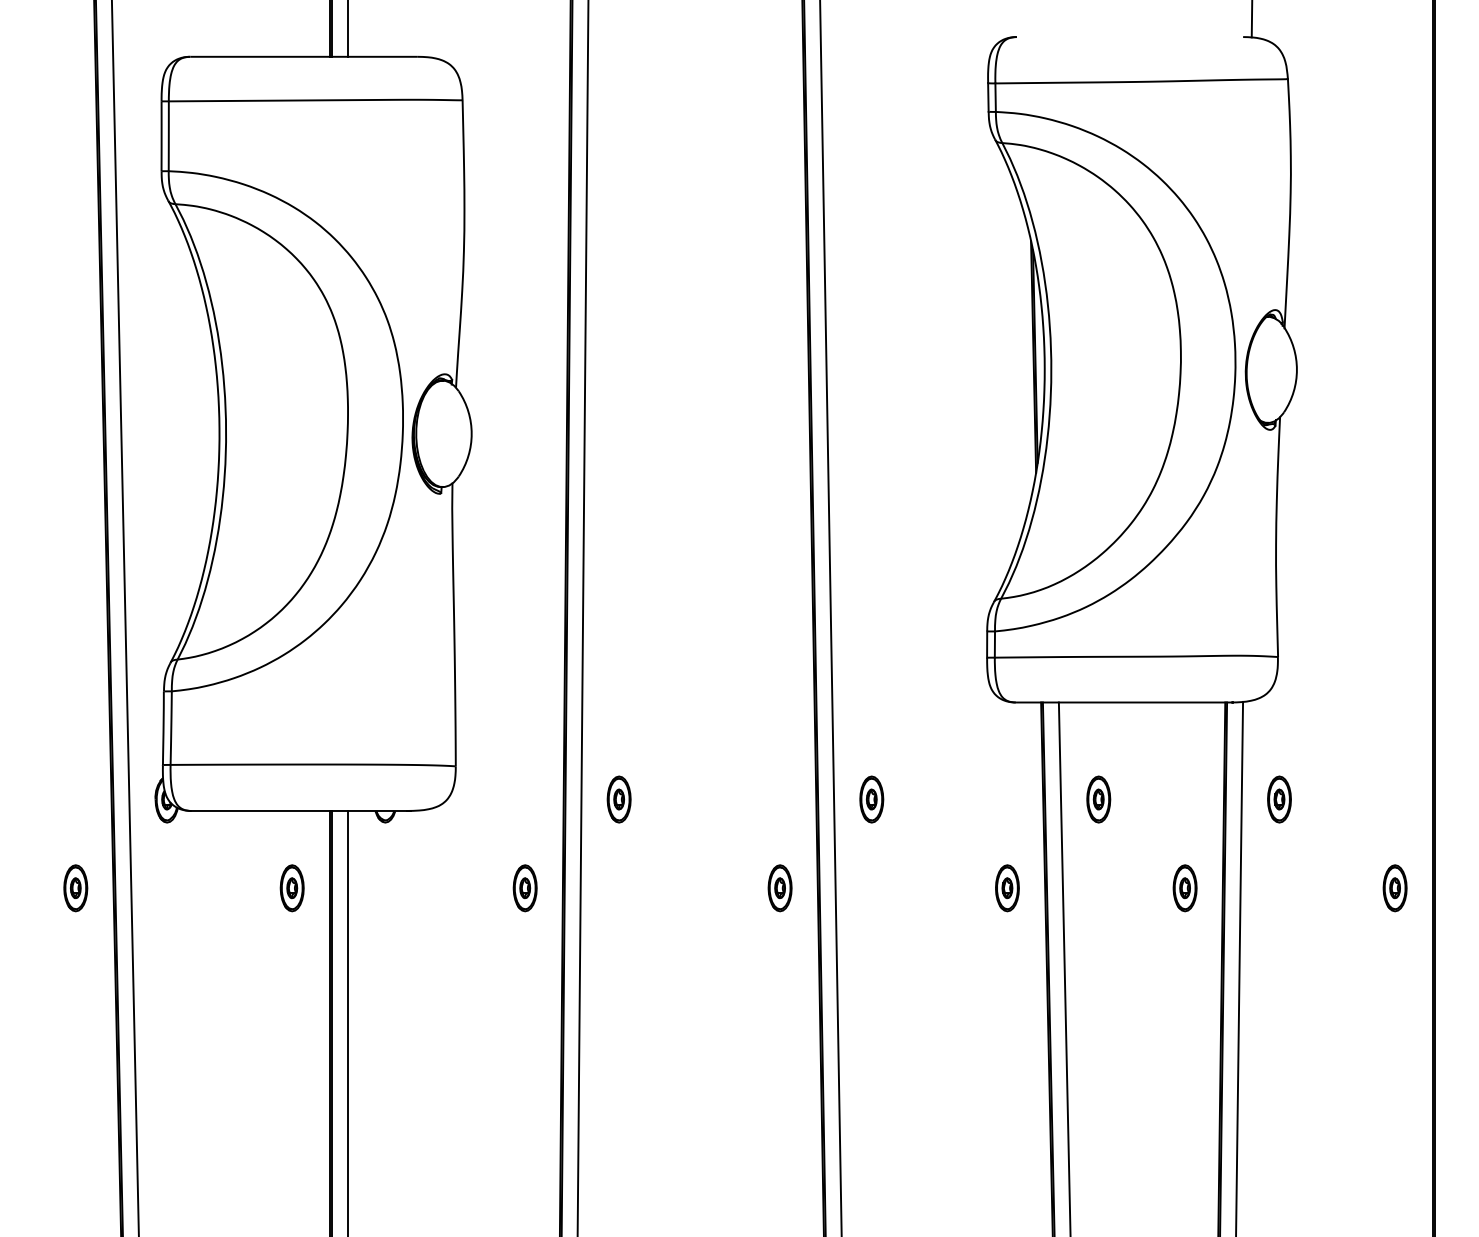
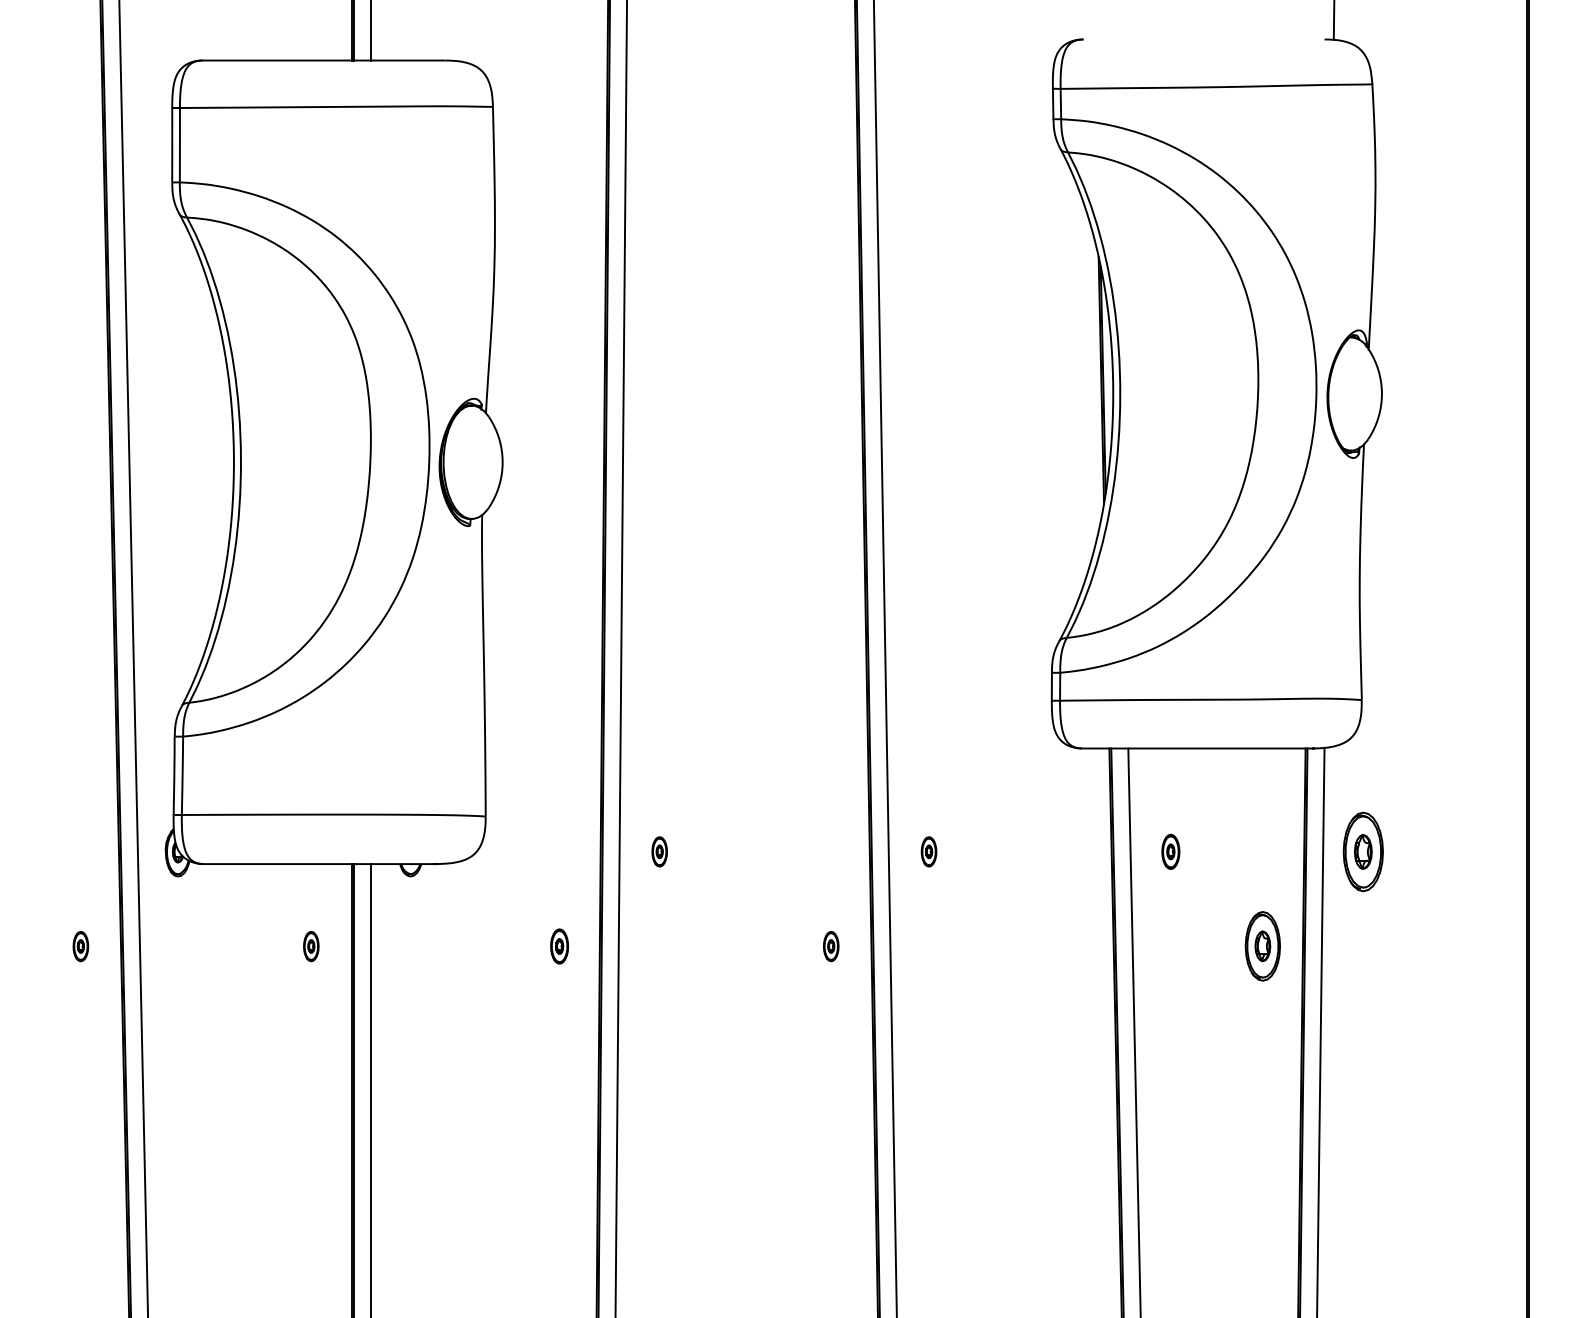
part: (618, 799) -> (659, 851), size x0.6
part: (871, 799) -> (928, 851), size x0.6
part: (1098, 799) -> (1170, 851), size x0.7
part: (1279, 799) -> (1363, 851), size x1.6
part: (75, 888) -> (80, 946), size x0.6
part: (291, 888) -> (310, 946), size x0.6
part: (524, 888) -> (558, 946), size x0.7
part: (779, 888) -> (830, 946), size x0.6
part: (1007, 888) -> (1073, 946), removed
part: (1184, 888) -> (1262, 946), size x1.4
part: (1394, 888) -> (1485, 946), removed

